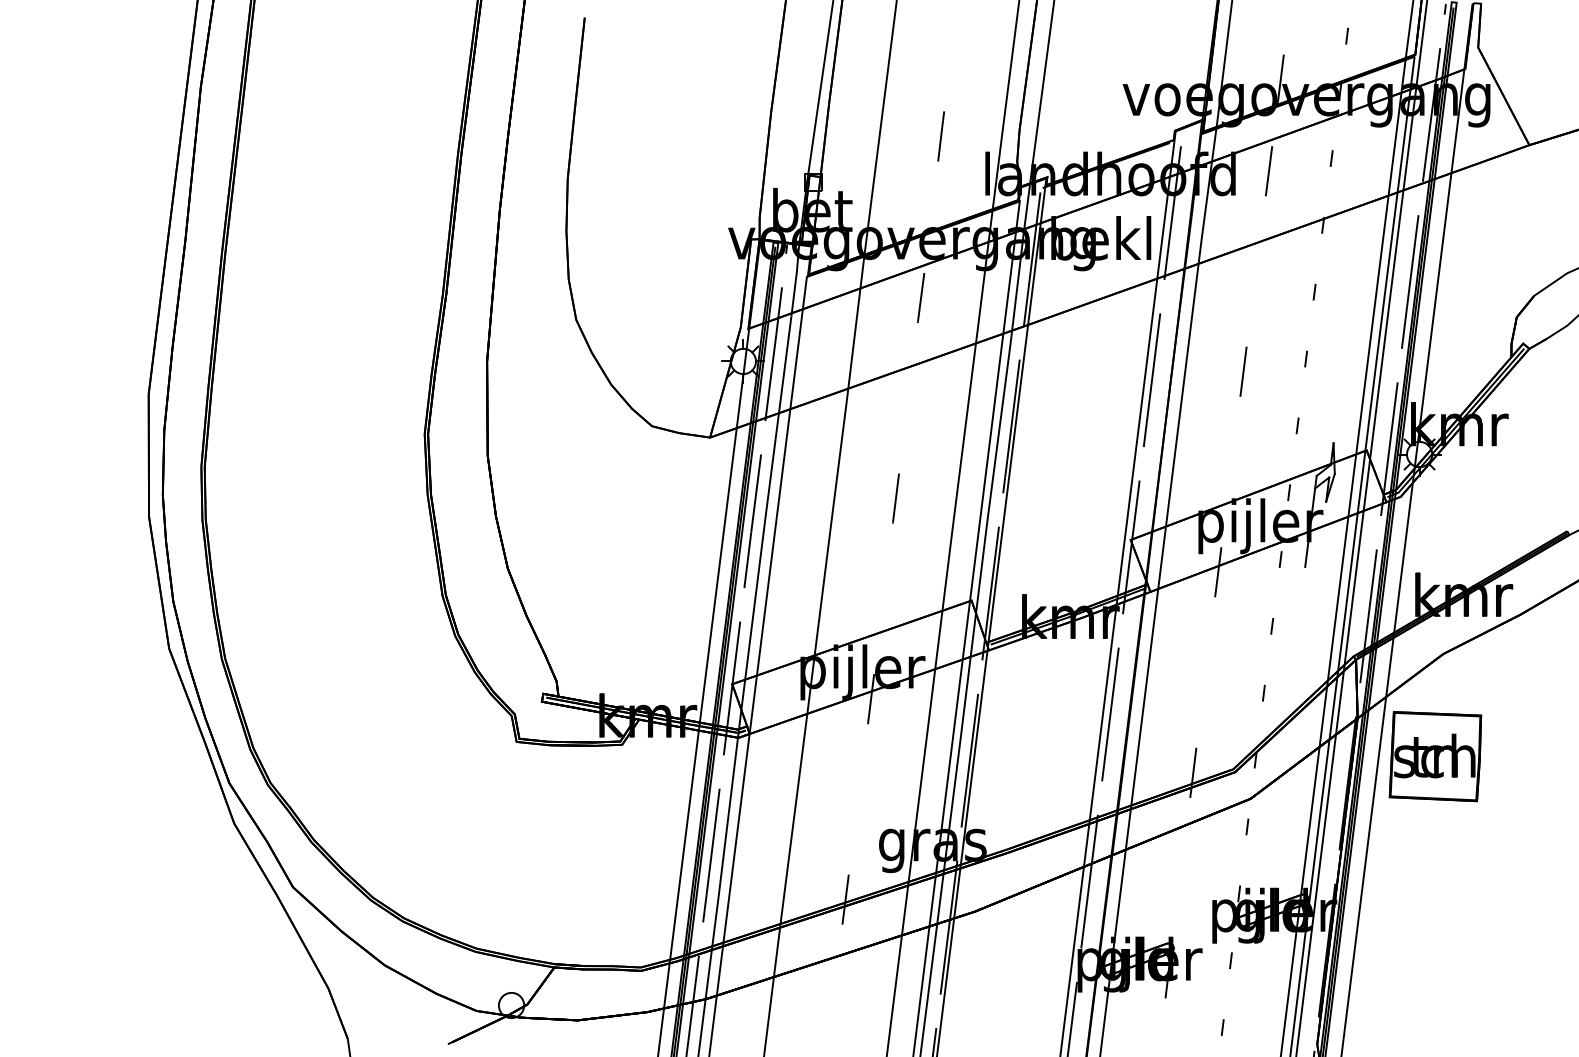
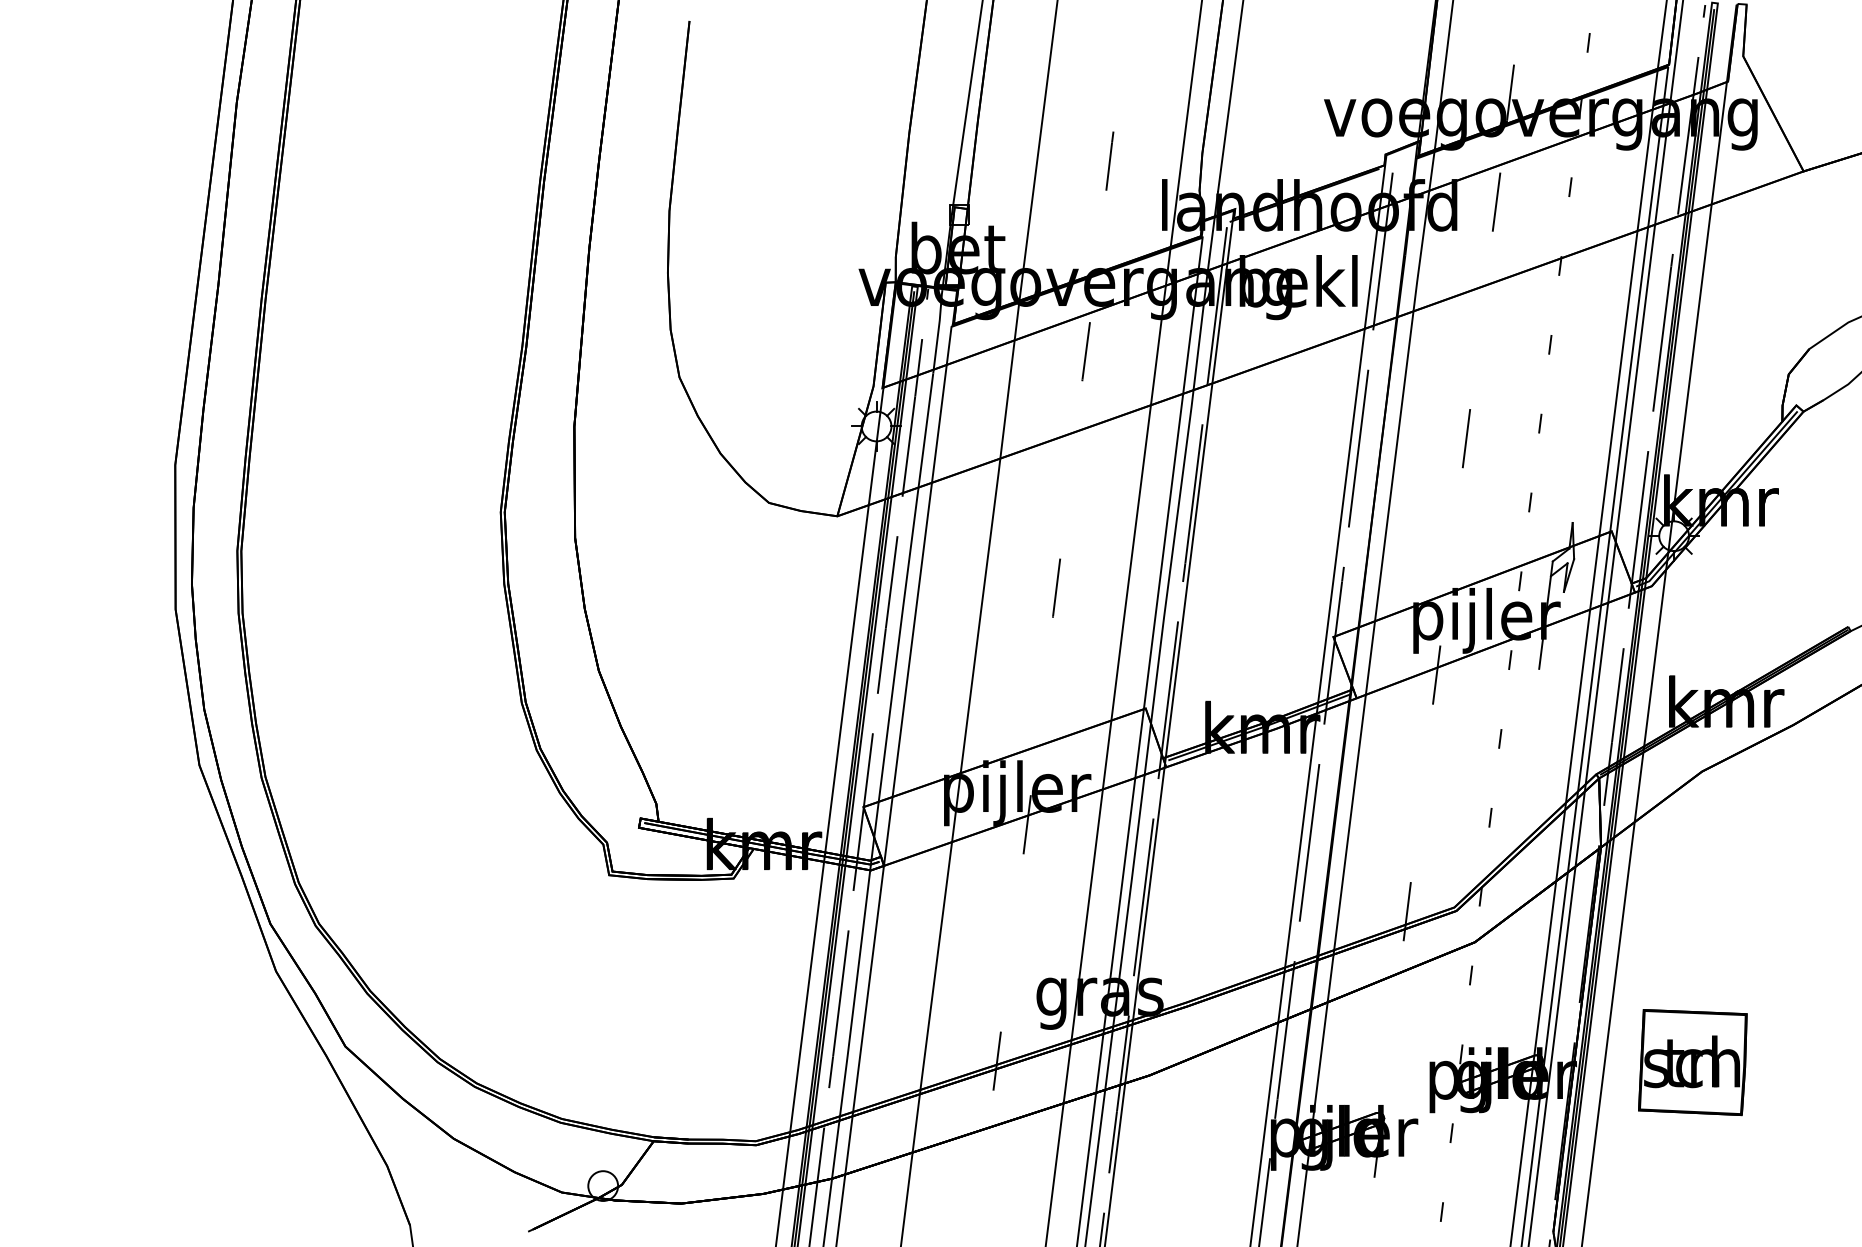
part: (1435, 756) -> (1692, 1062), moved

